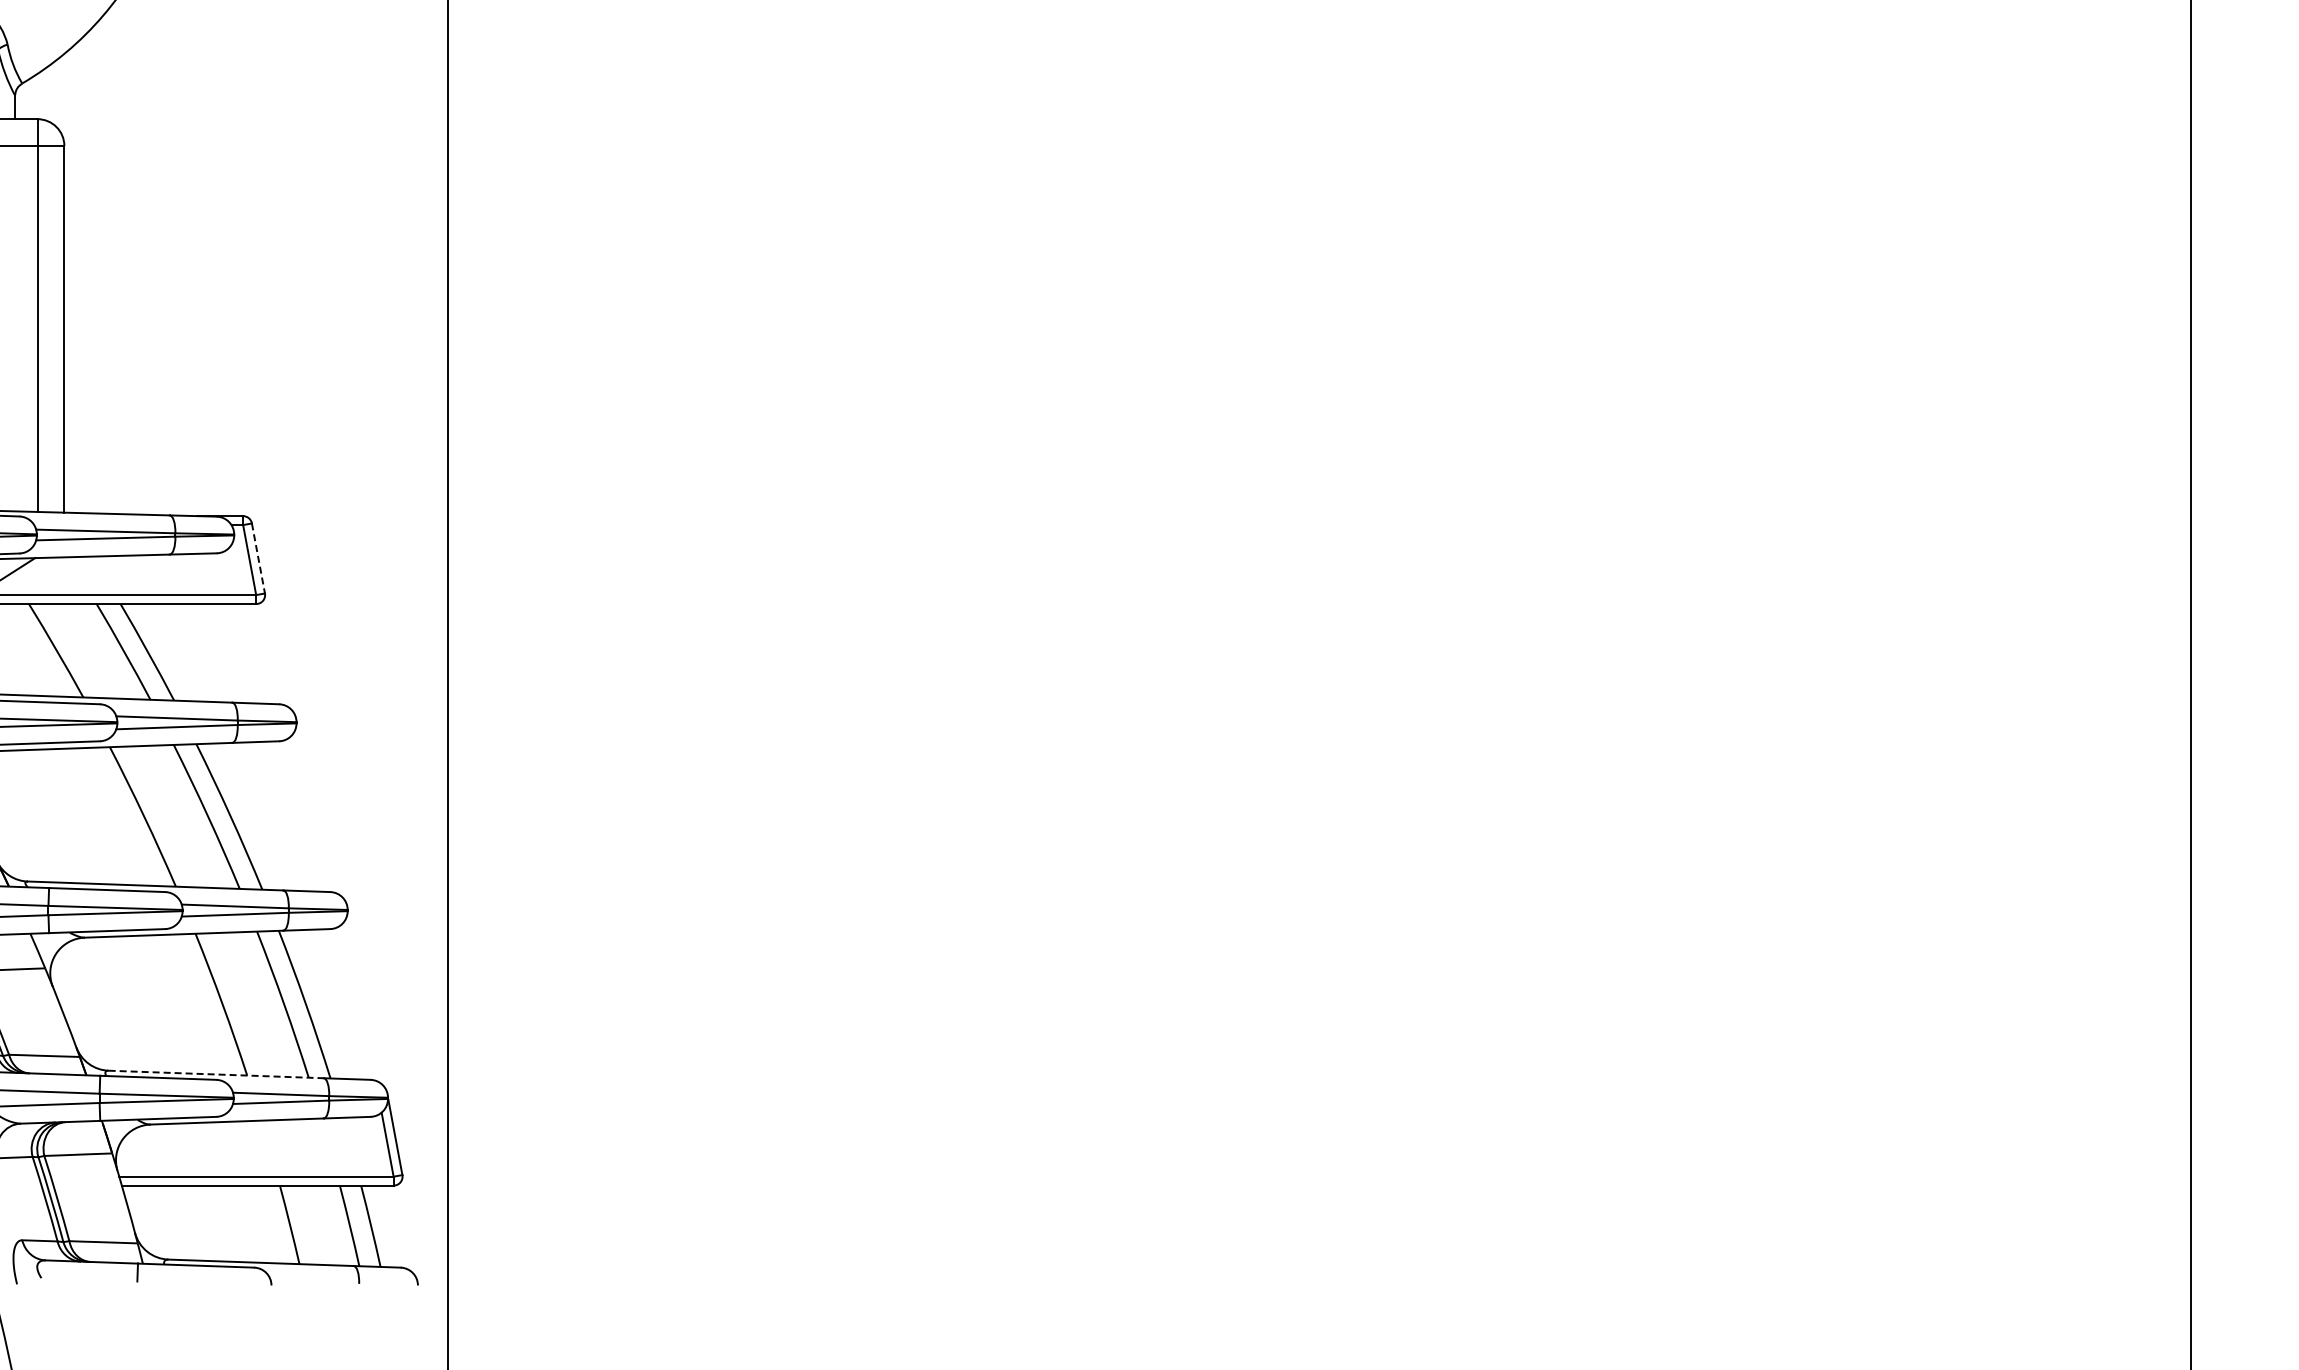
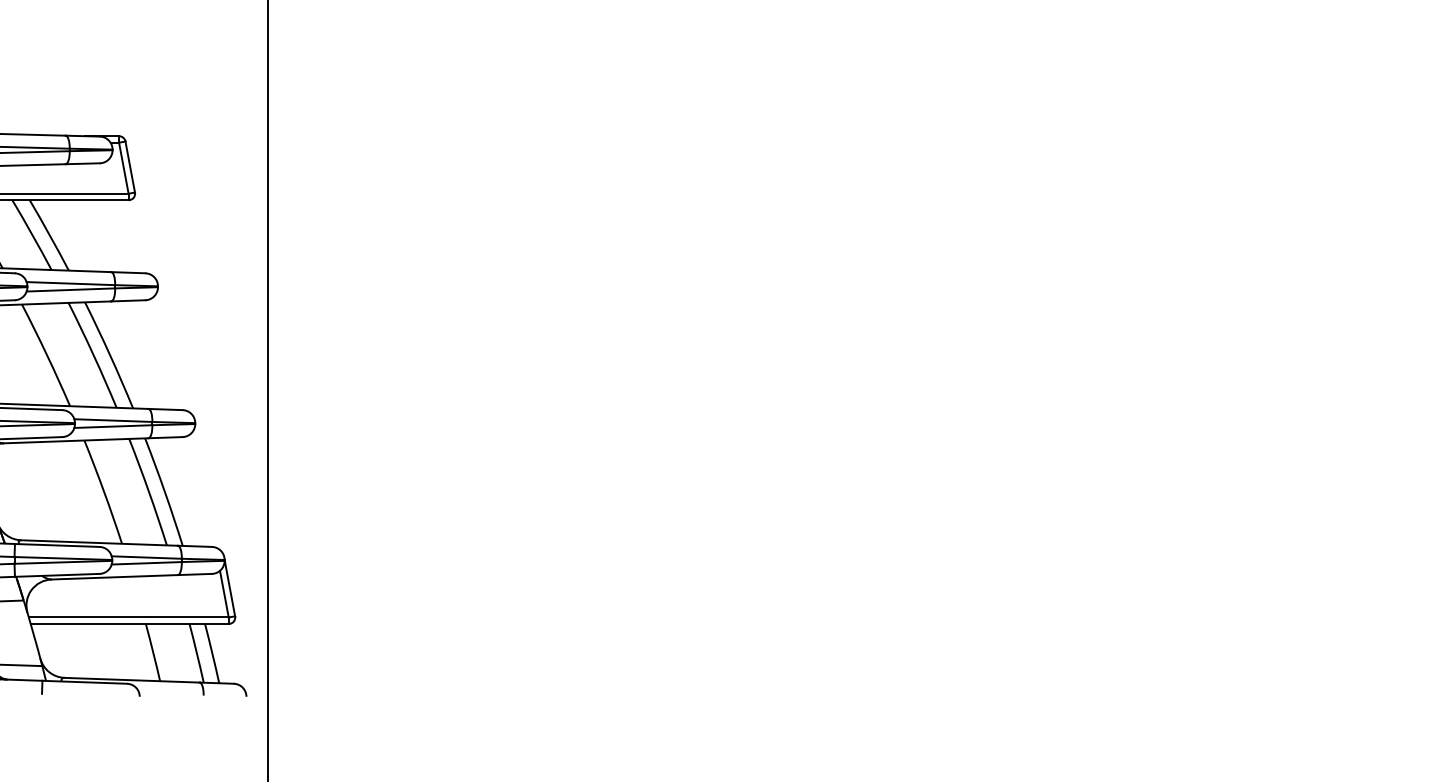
line: (258, 558) -> (130, 167), dashed -> solid
line: (216, 1074) -> (99, 543), dashed -> solid

